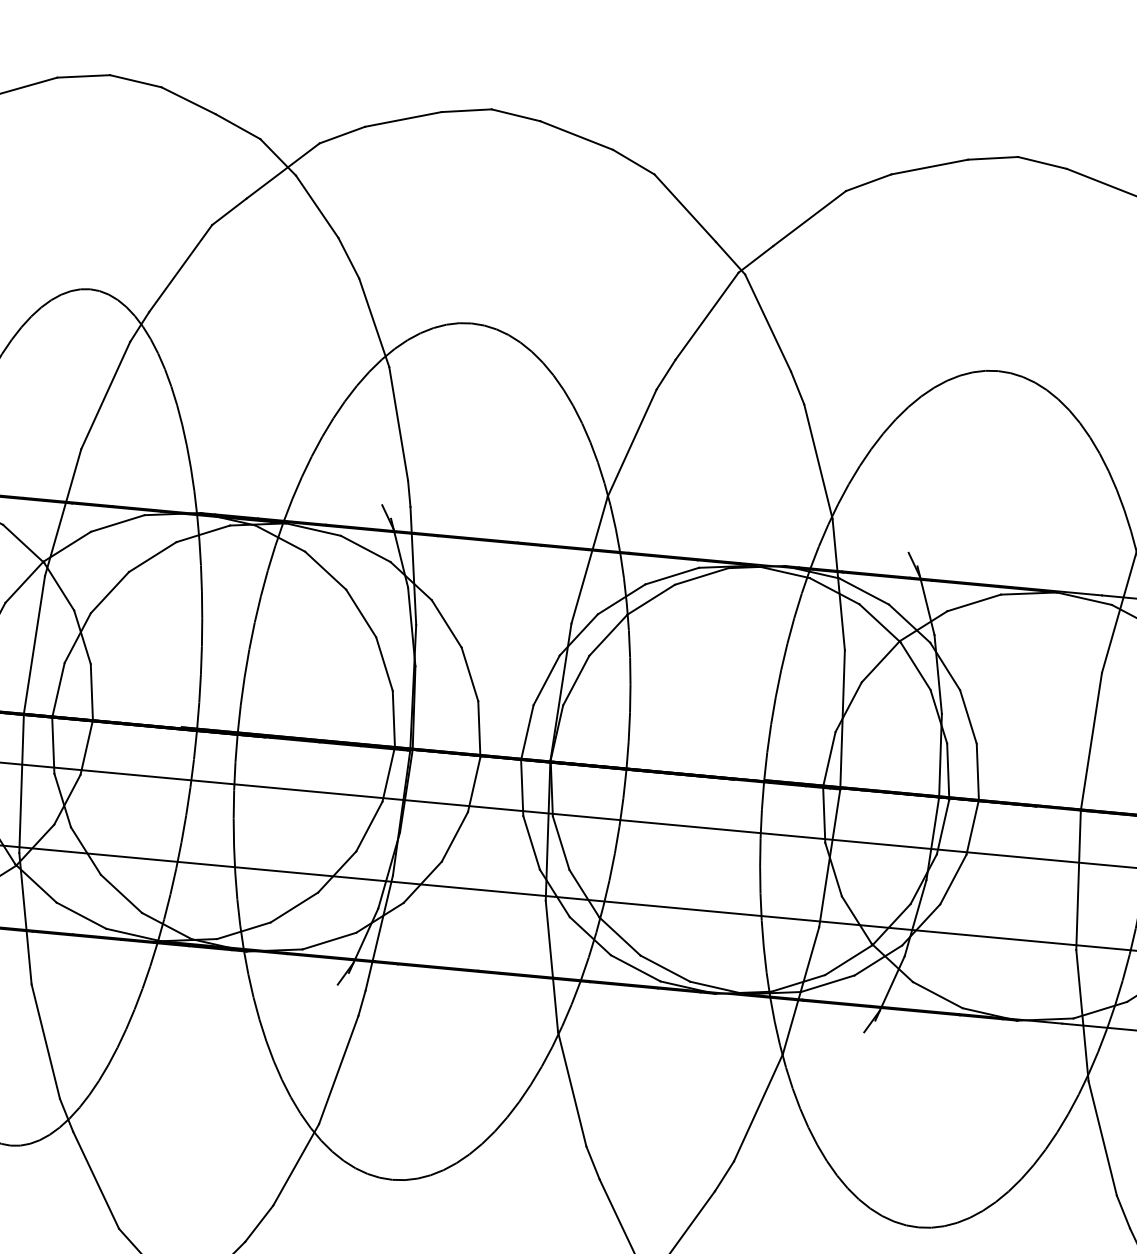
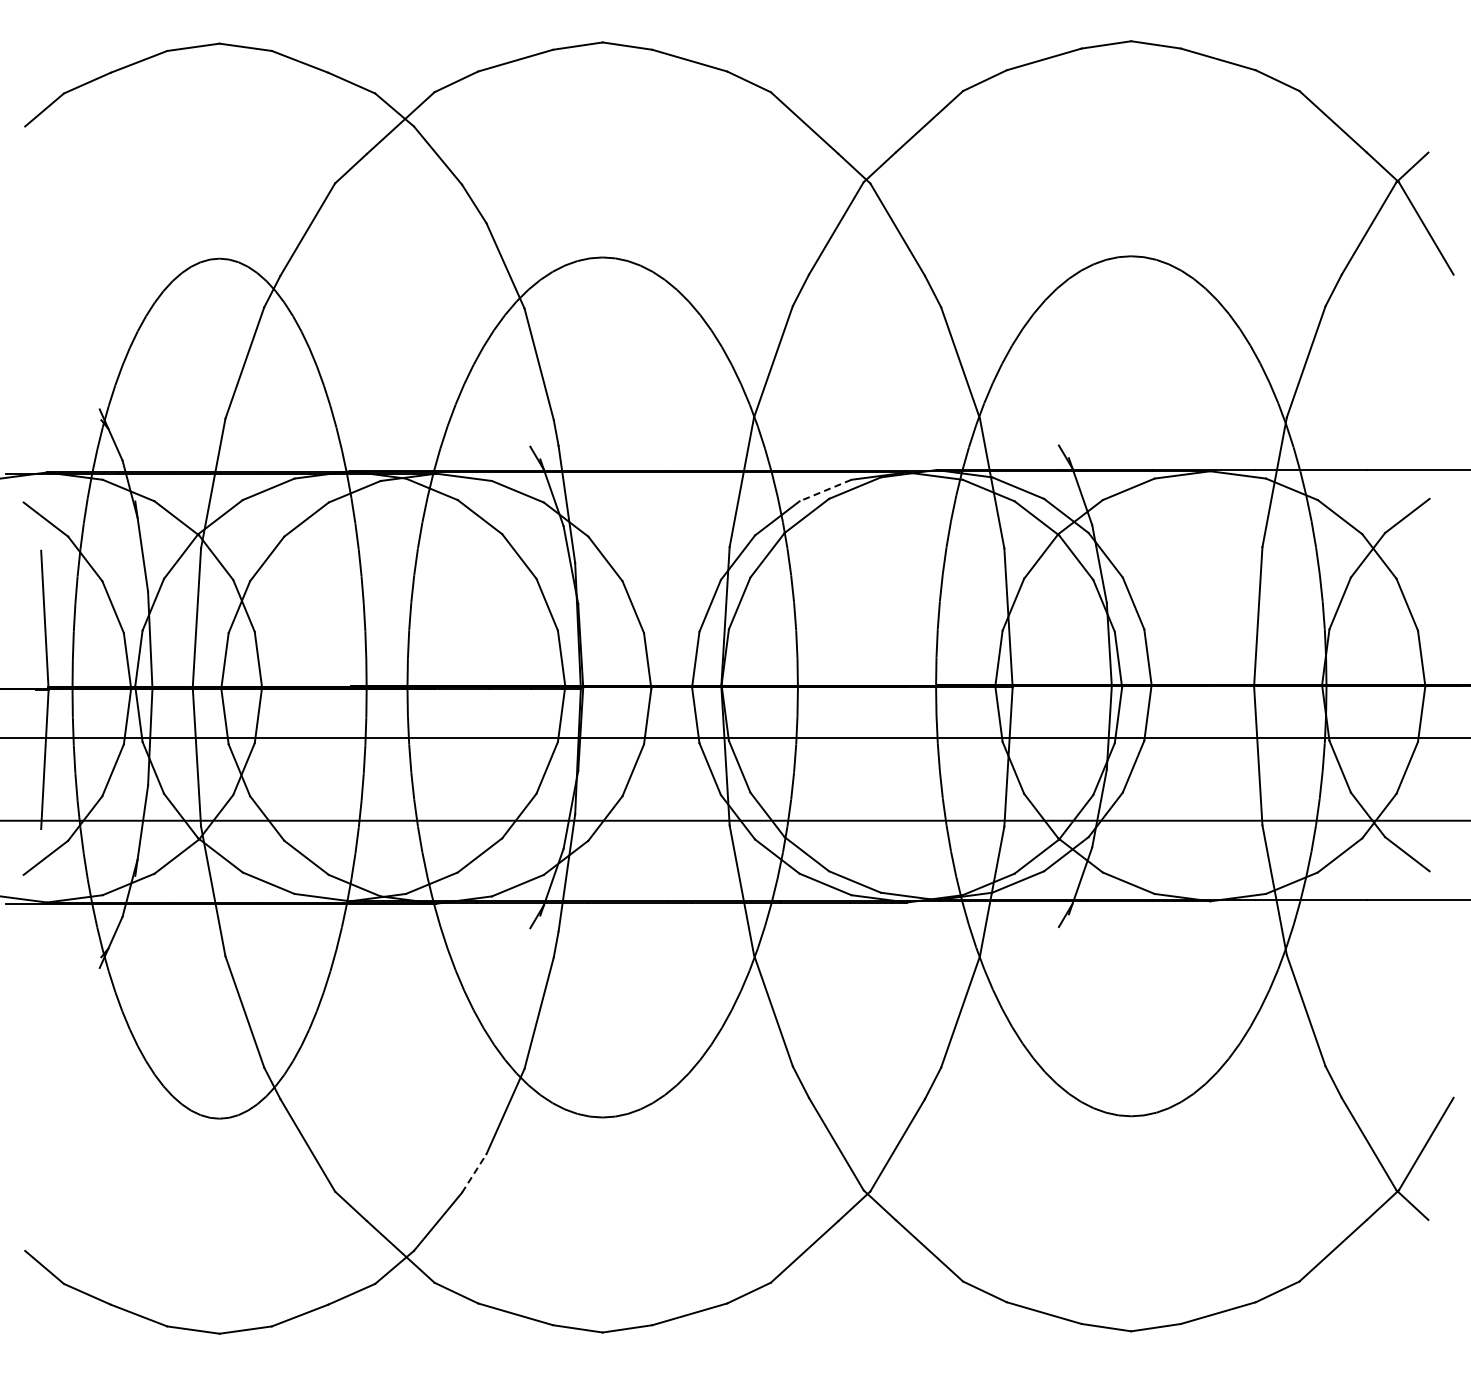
line: (672, 576) -> (825, 490), solid -> dashed
line: (259, 1223) -> (474, 1173), solid -> dashed

